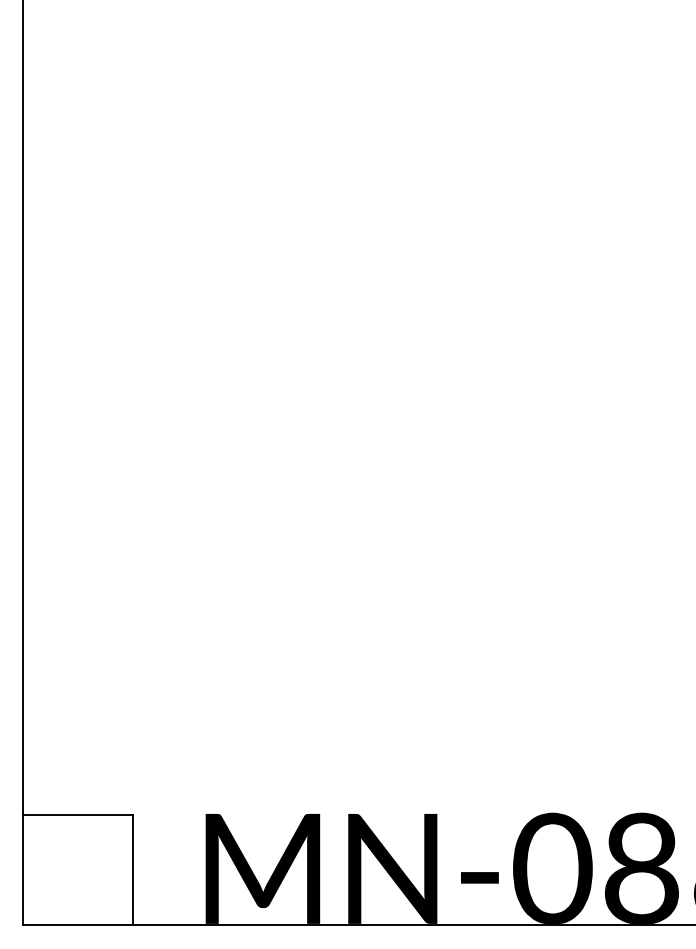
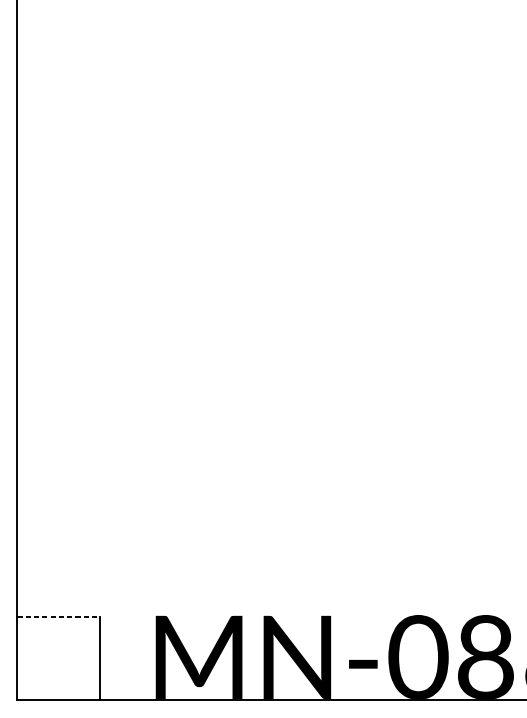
line: (78, 815) -> (59, 617), solid -> dashed

